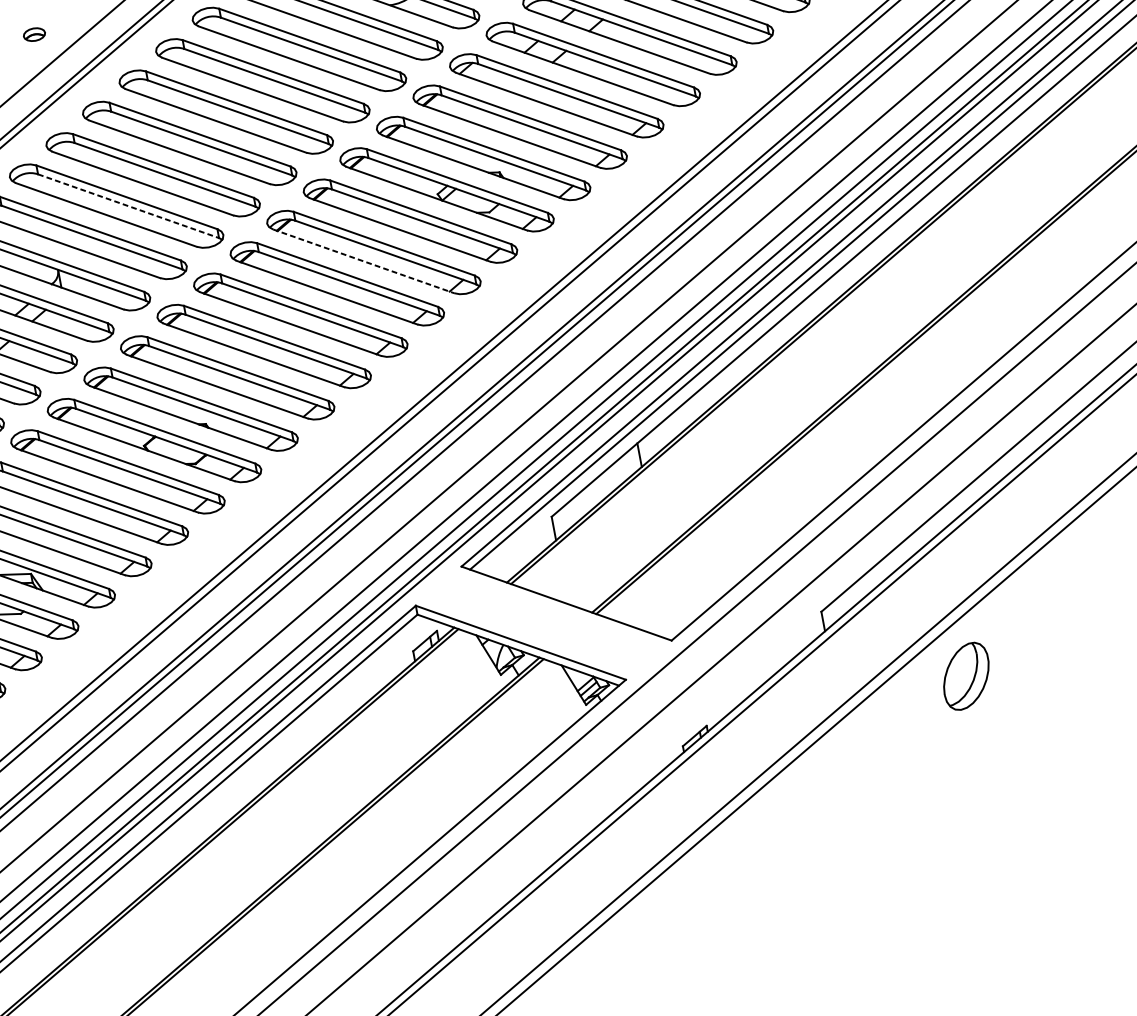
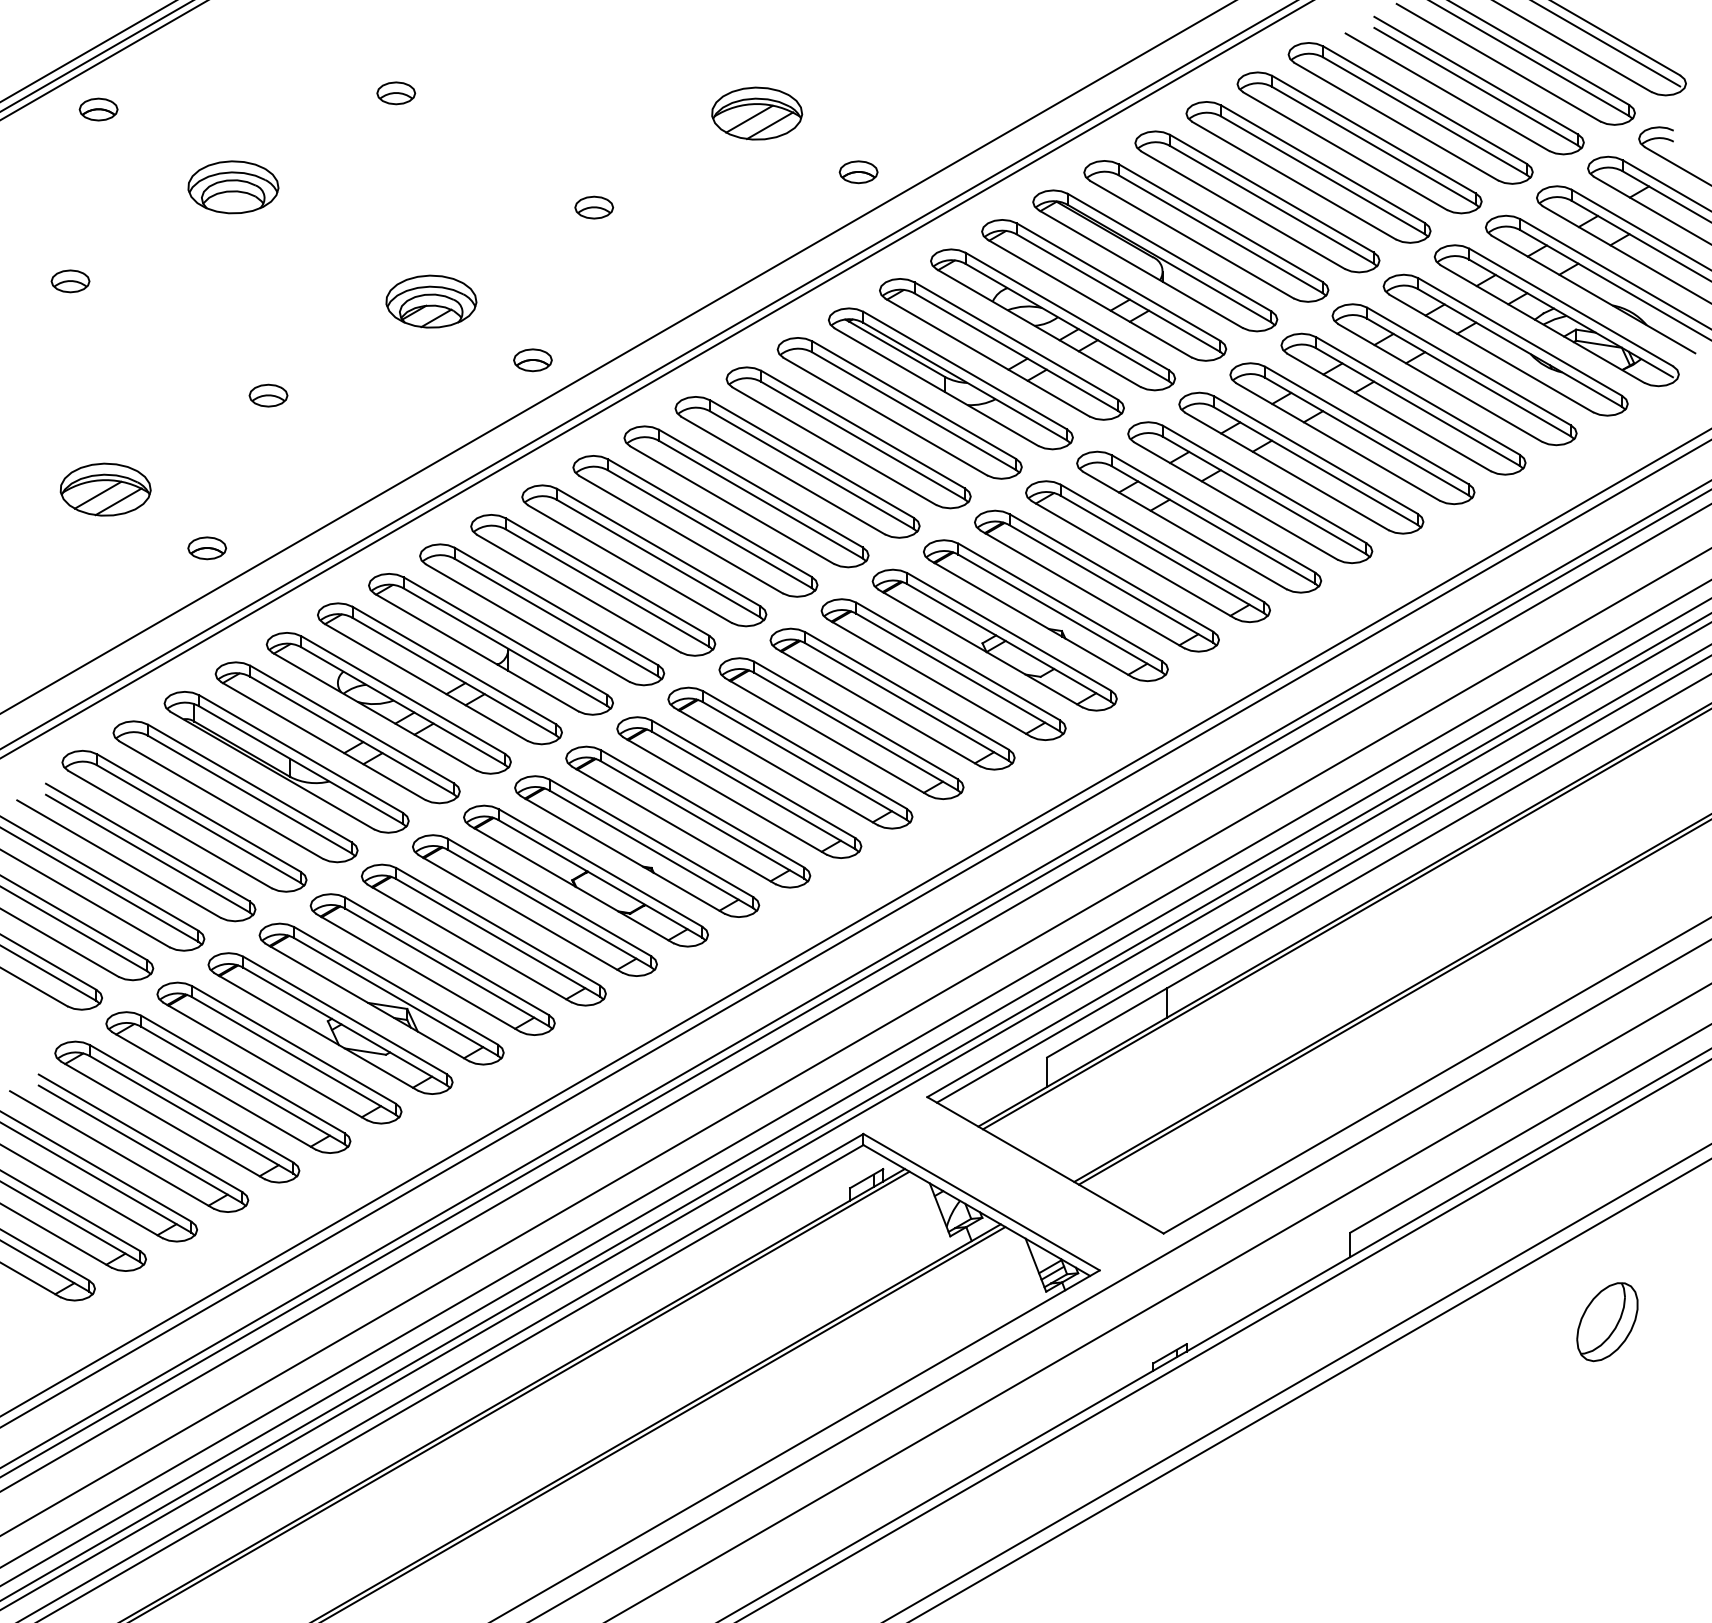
part: (34, 34) -> (532, 360), size x1.43
line: (128, 206) -> (607, 588), dashed -> solid
line: (363, 261) -> (878, 707), dashed -> solid
part: (966, 676) -> (1607, 1322), moved

